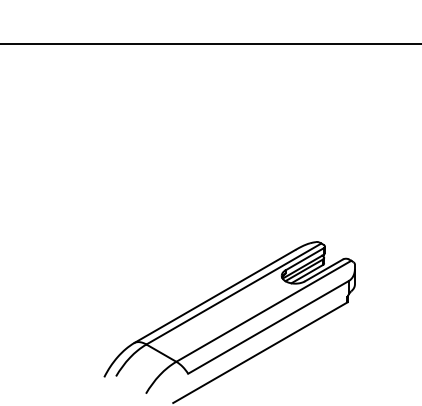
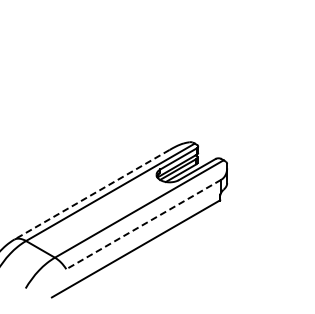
line: (214, 296) -> (91, 194), solid -> dashed
line: (268, 327) -> (143, 224), solid -> dashed

